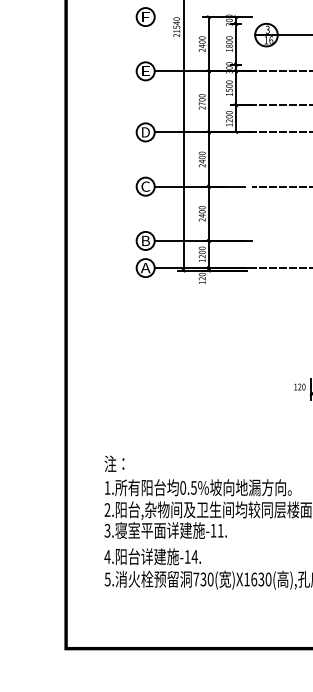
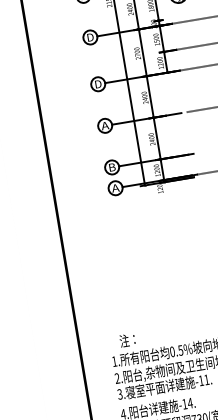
text: (145, 71) -> (90, 37), E -> D
text: (145, 186) -> (105, 125), C -> A
text: (114, 463) -> (127, 340), moved

